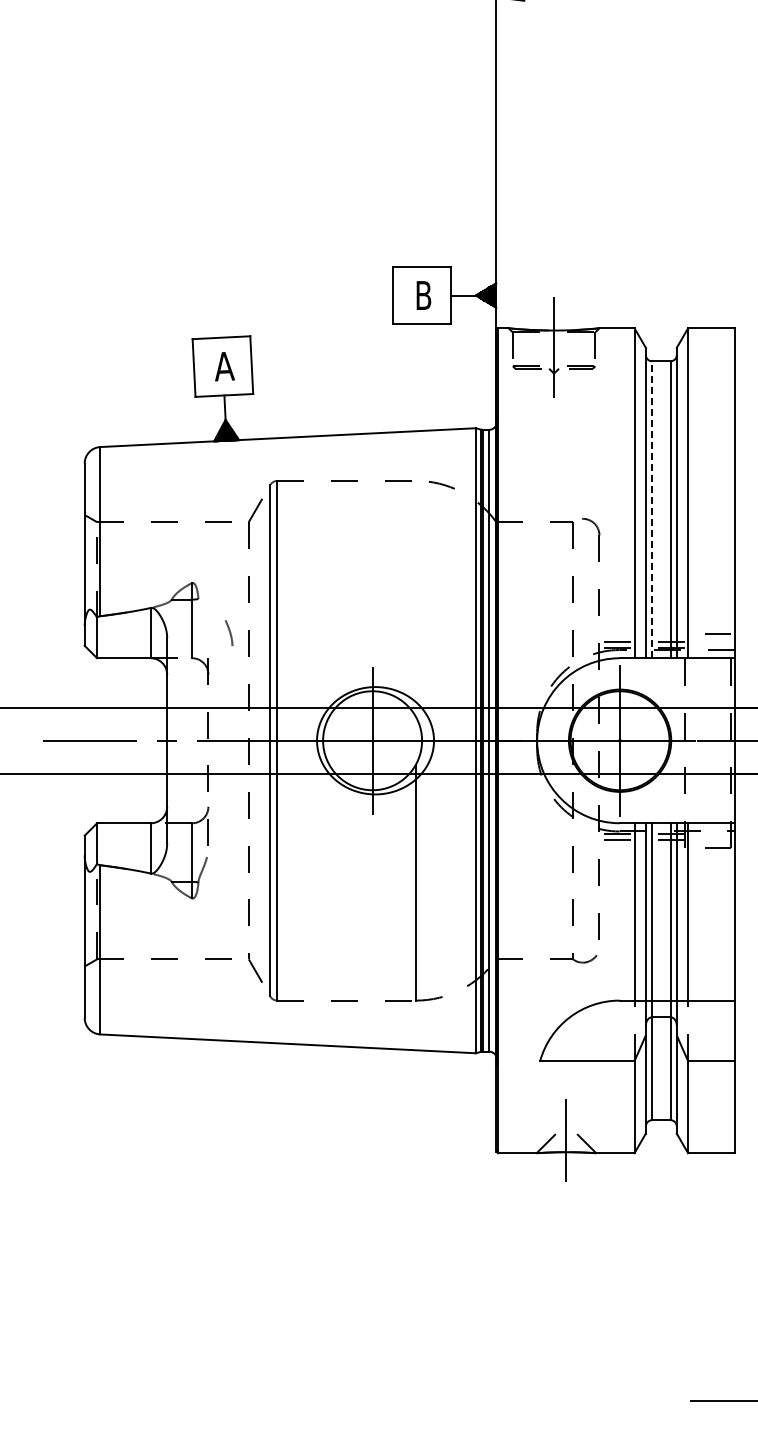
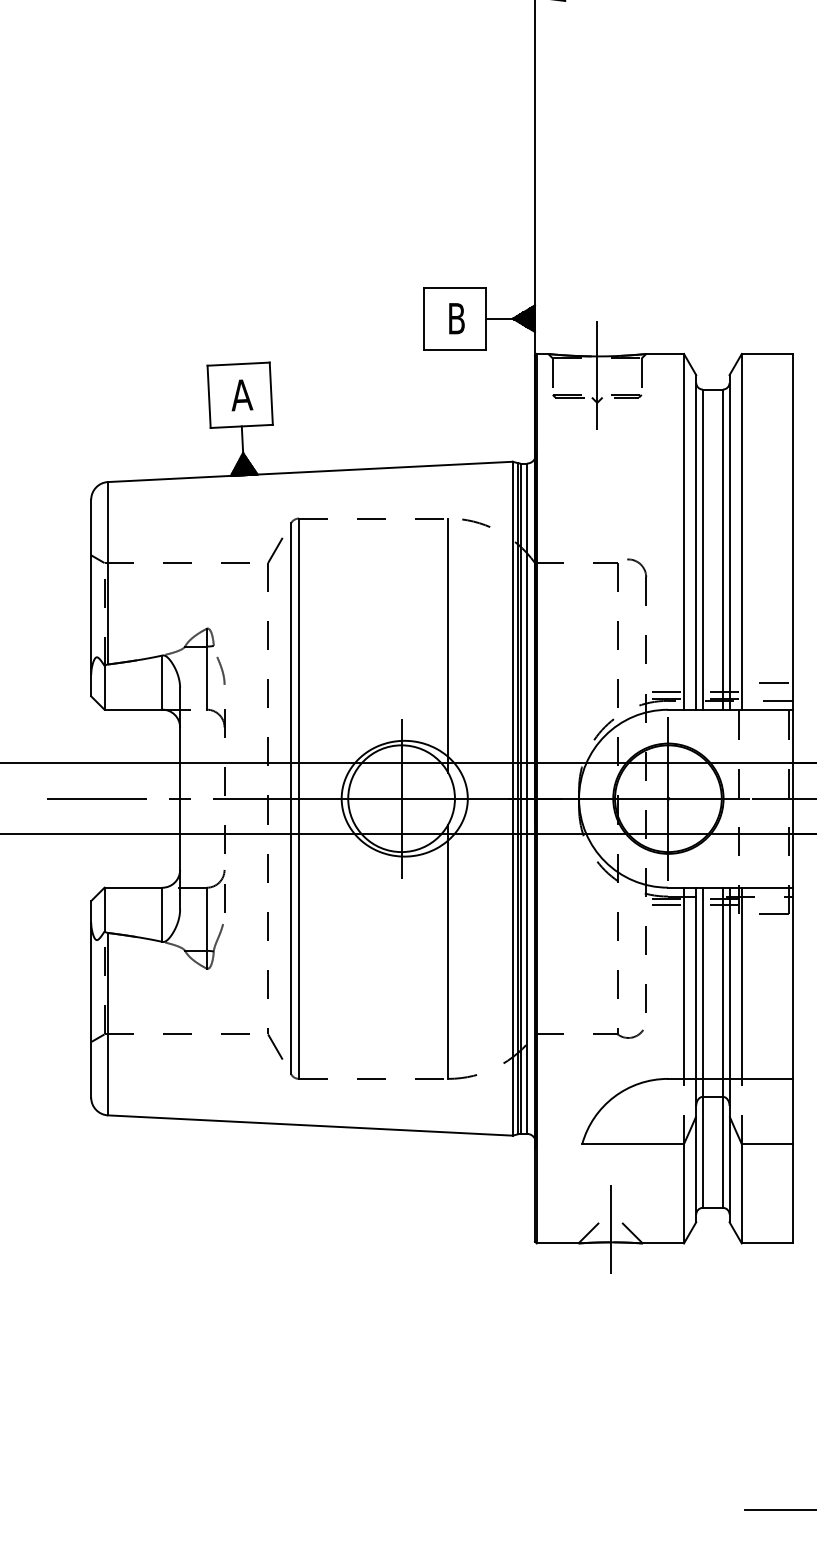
line: (652, 509) -> (703, 549), dashed -> solid
line: (415, 598) -> (447, 645), added
curve: (229, 633) -> (221, 671), moved

